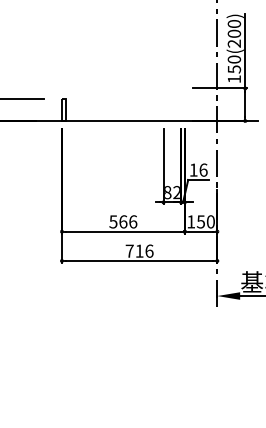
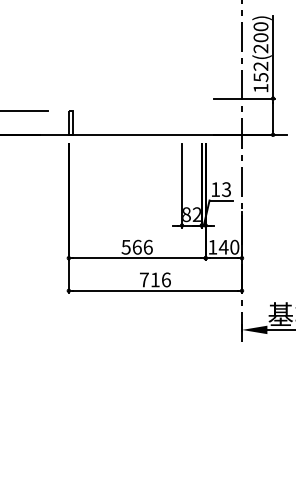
text: (233, 58) -> (260, 65), 150(200) -> 152(200)
text: (203, 170) -> (226, 189), 16 -> 13
text: (200, 222) -> (223, 247), 150 -> 140

